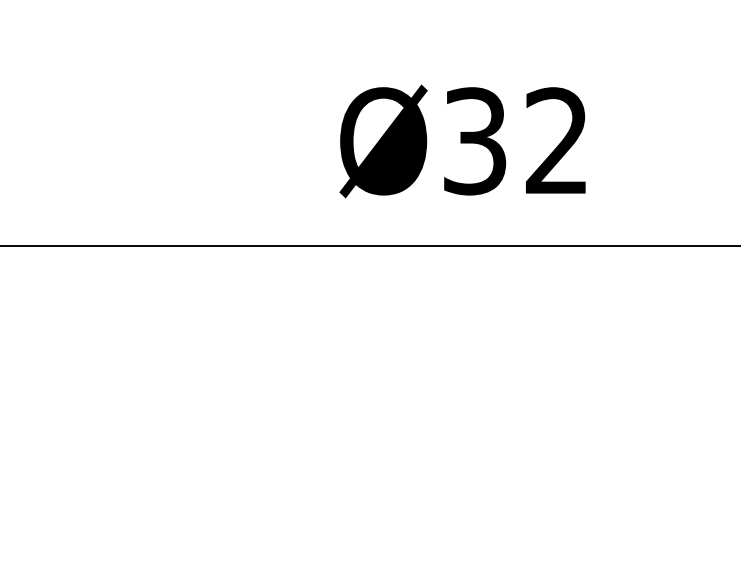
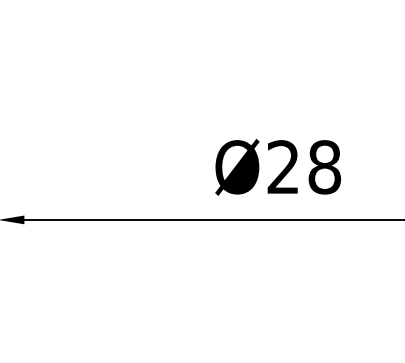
text: (516, 141) -> (304, 167), Ø32 -> Ø28

